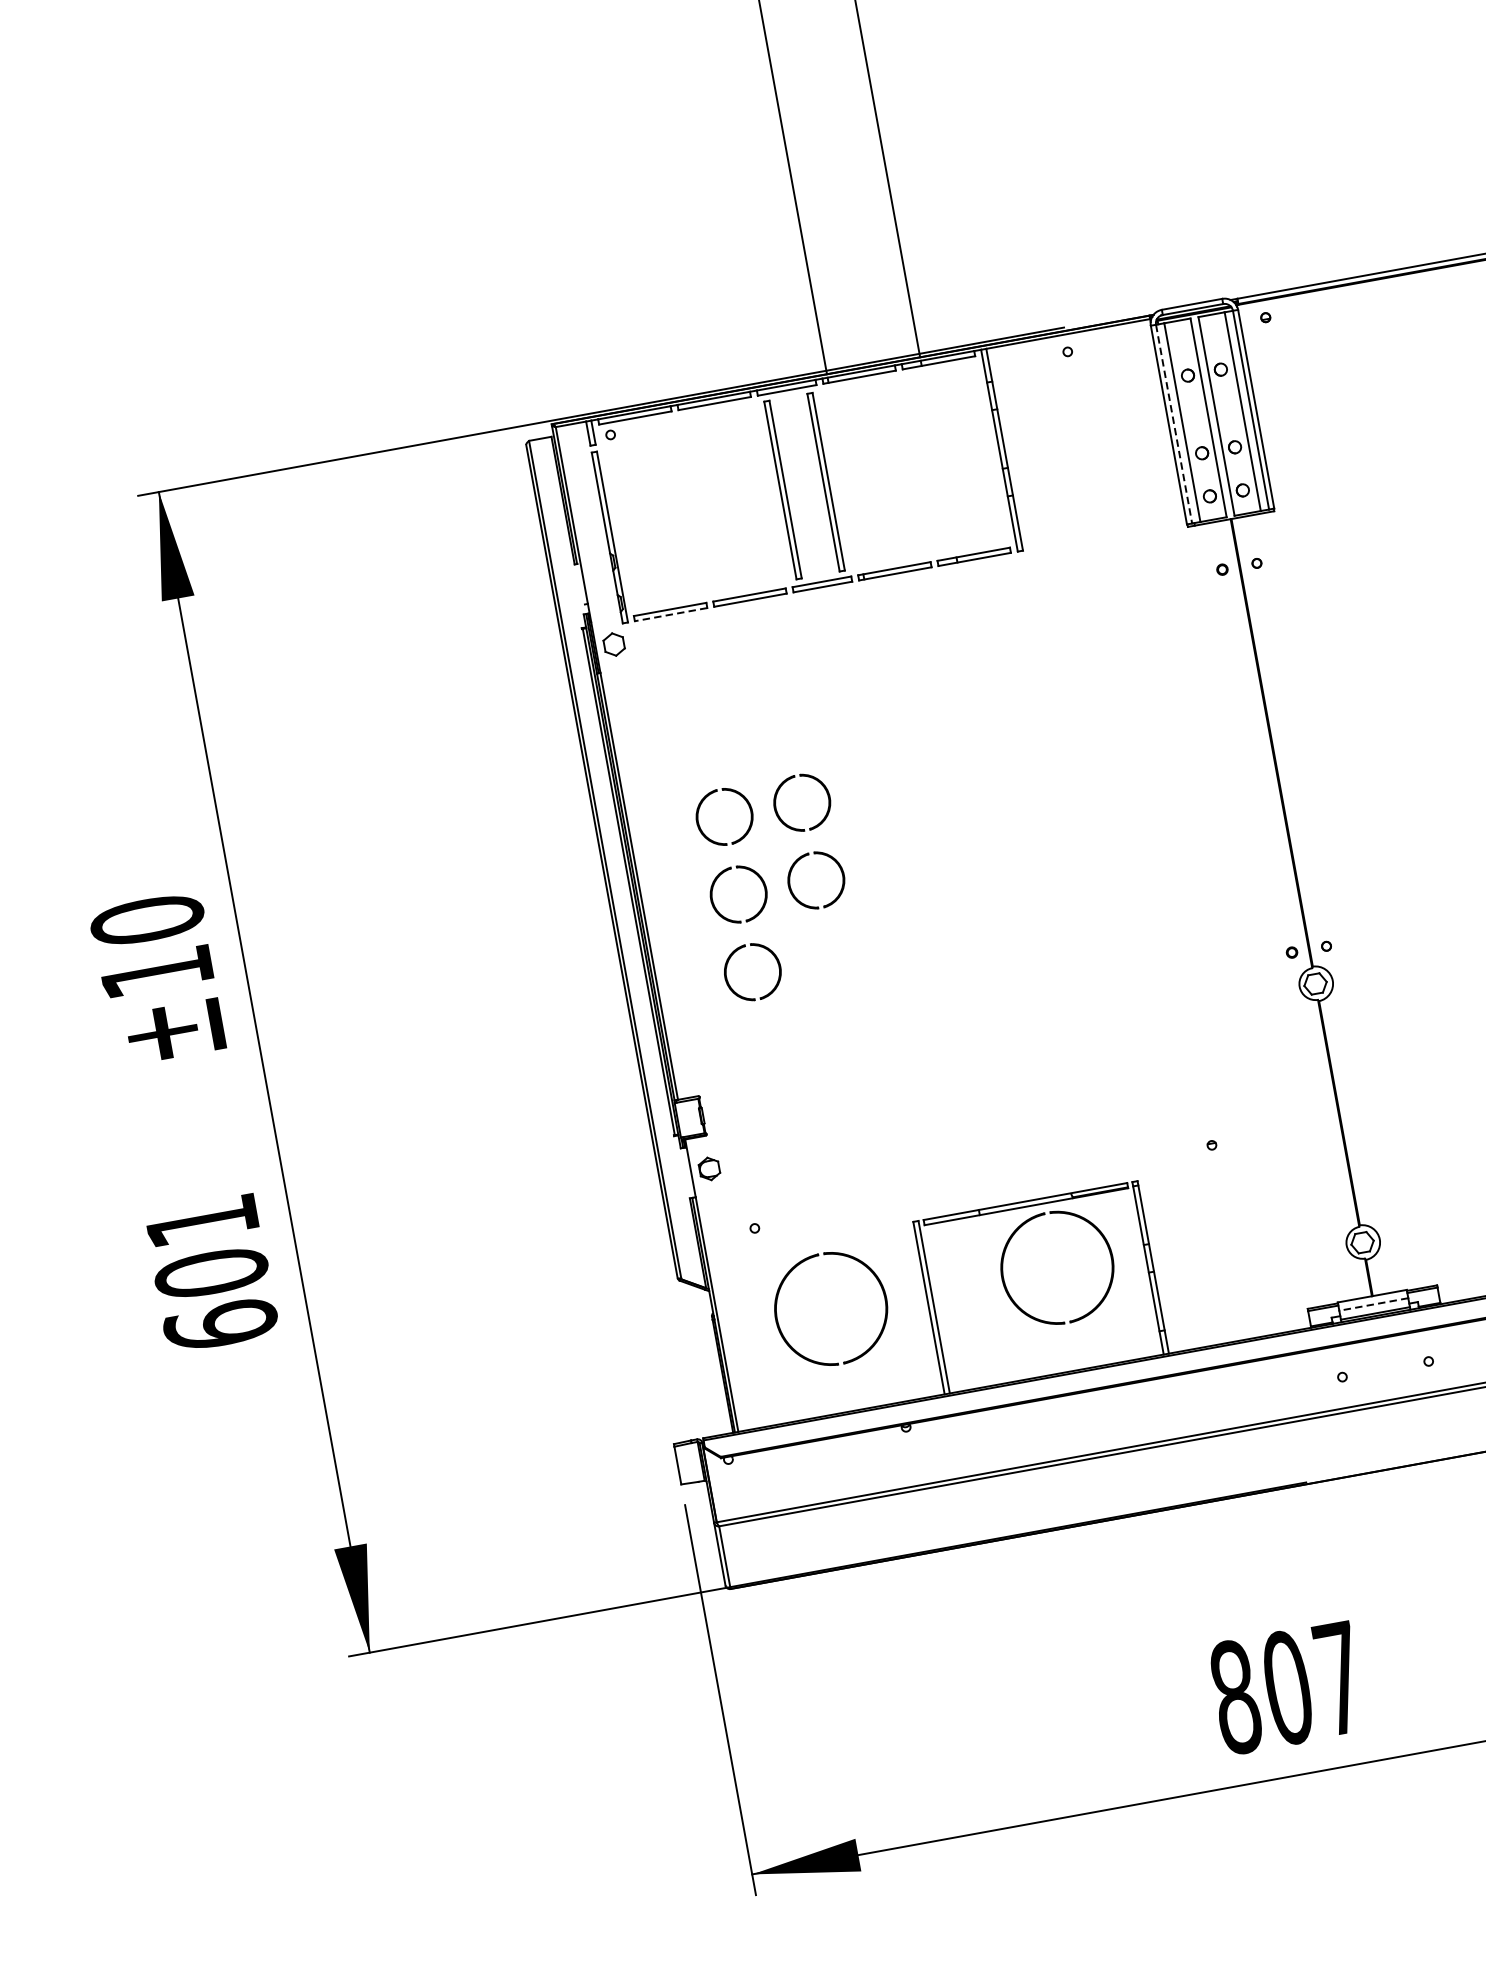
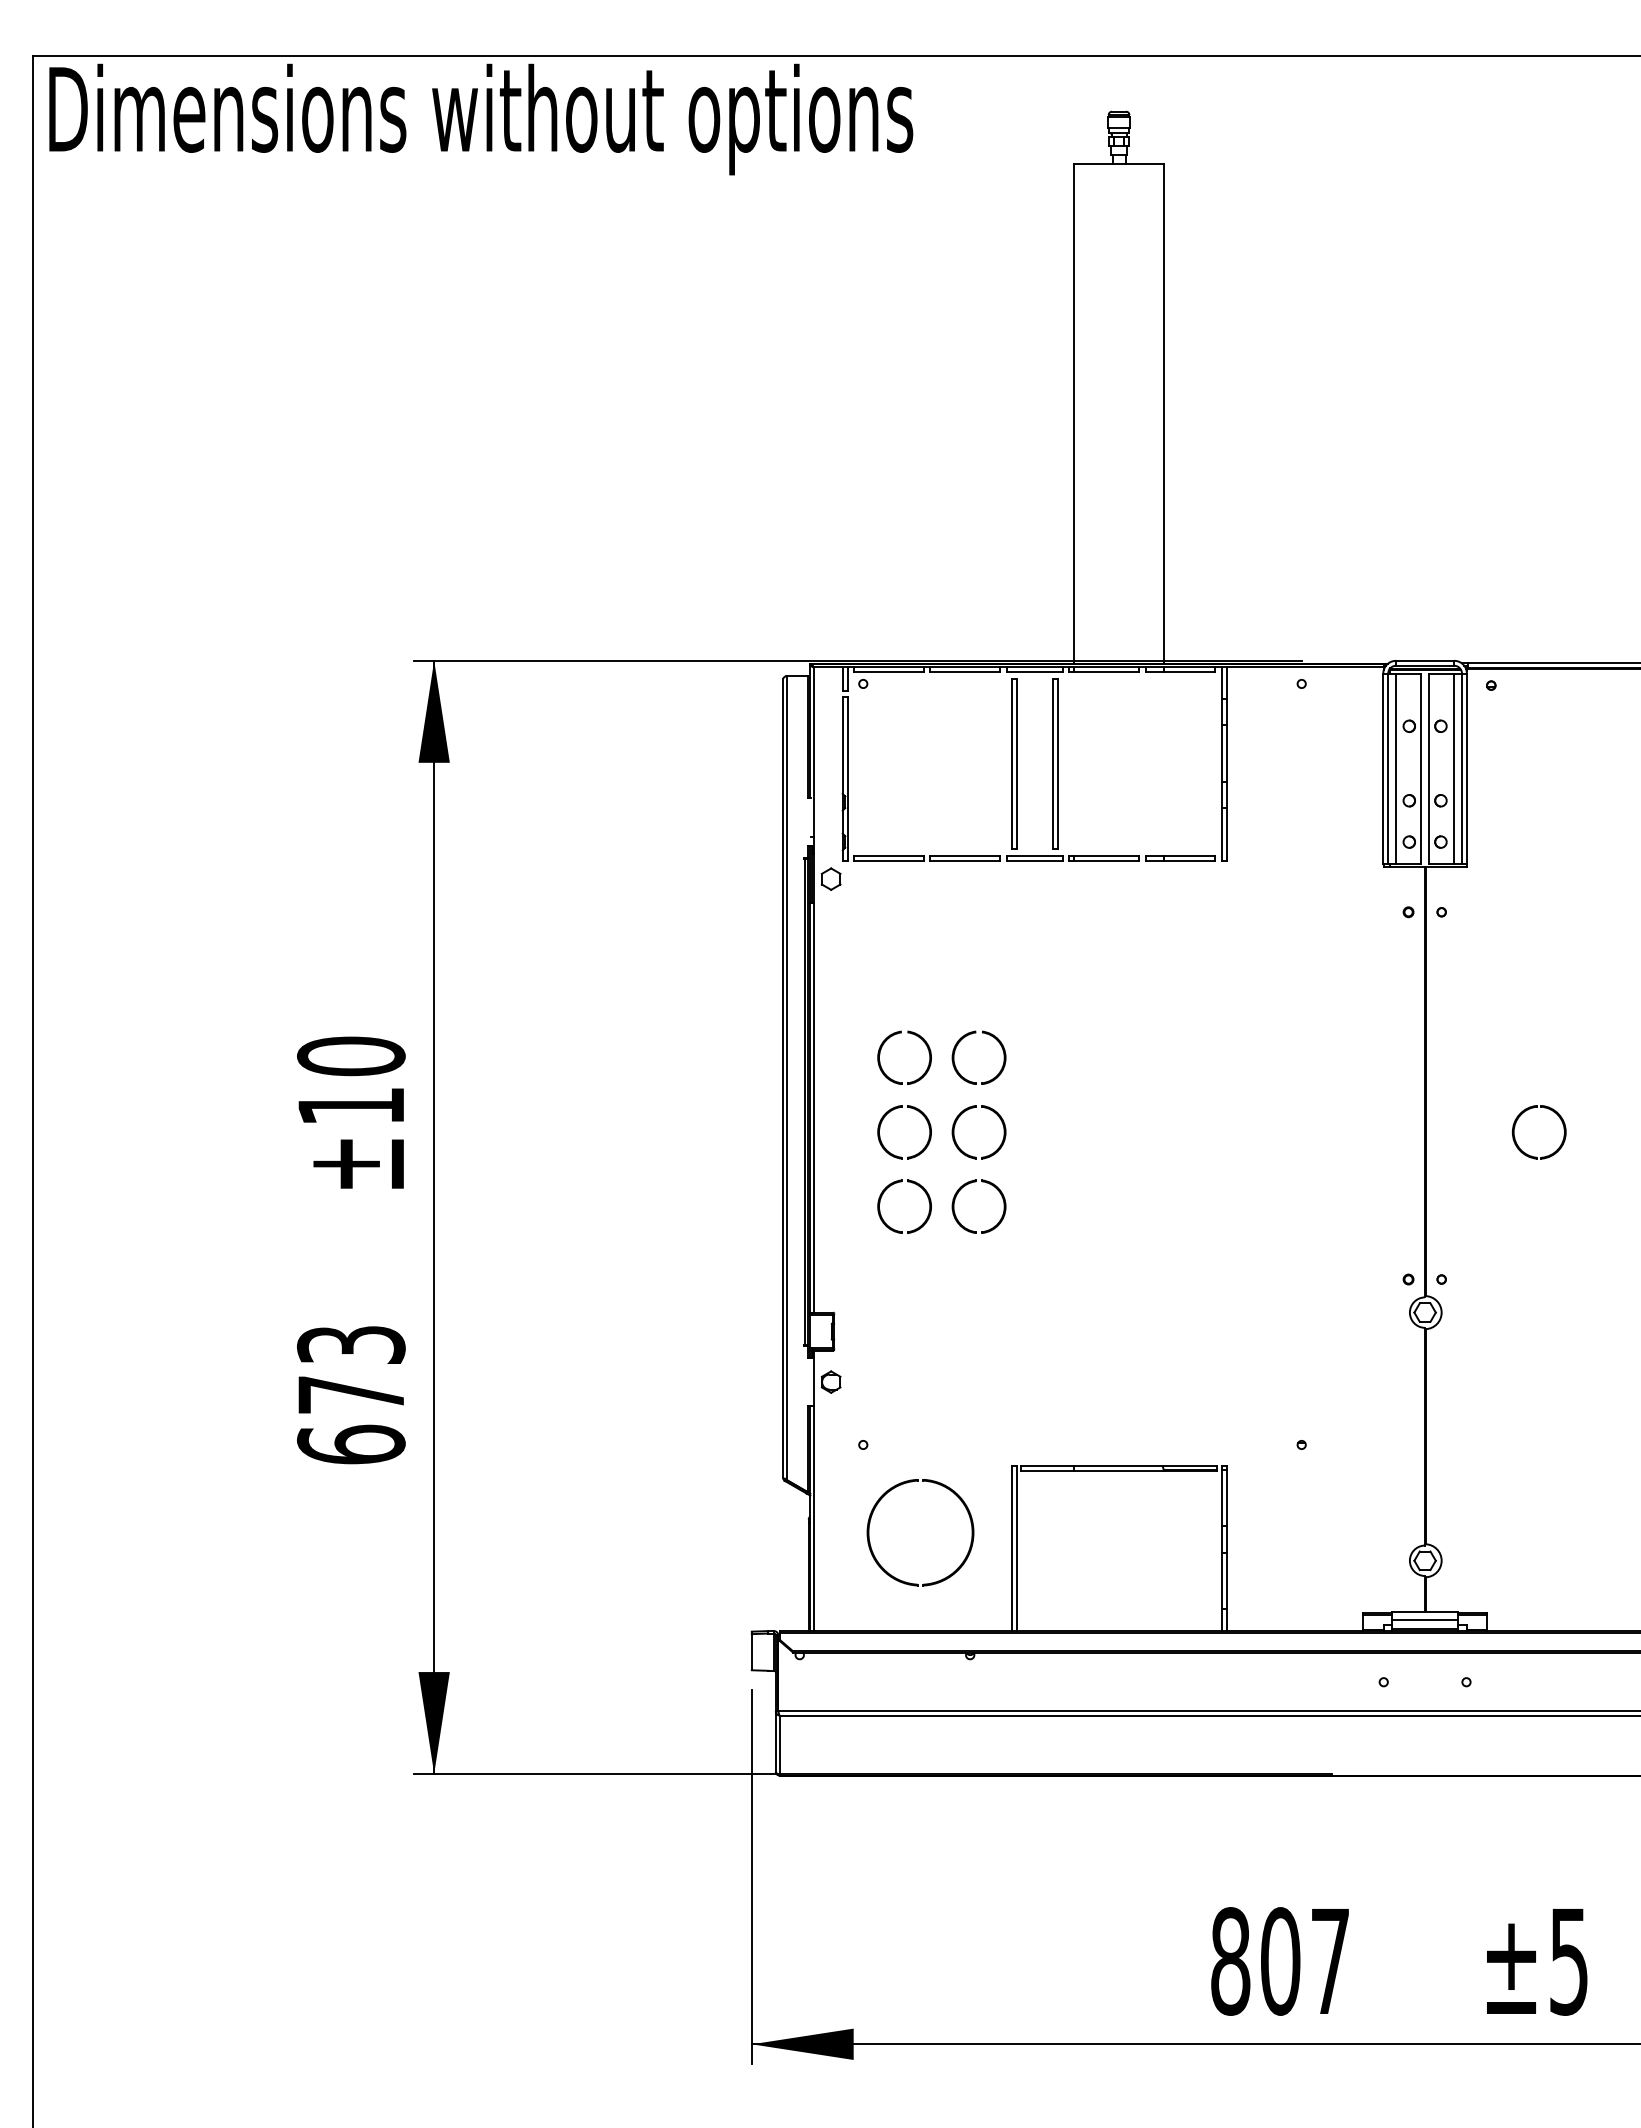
line: (1174, 424) -> (1388, 769), dashed -> solid
line: (671, 614) -> (889, 860), dashed -> solid
part: (1374, 773) -> (1515, 1127), added
part: (805, 950) -> (957, 1195), added
part: (1031, 1220) -> (1121, 1484), removed
text: (207, 1247) -> (351, 1370), 601 -> 673
line: (1373, 1305) -> (1424, 1620), dashed -> solid

